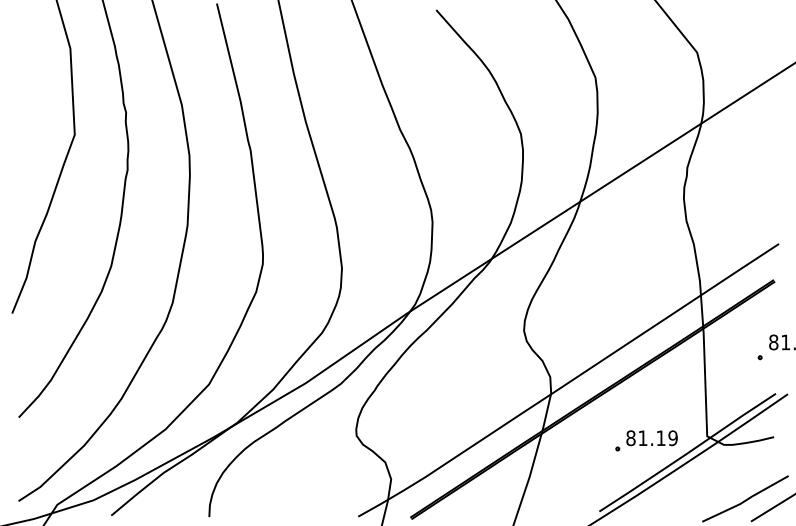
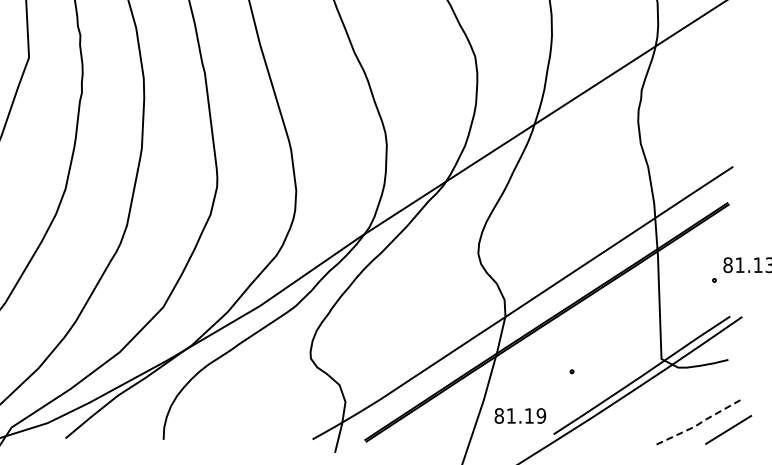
text: (651, 438) -> (519, 416), moved
line: (745, 500) -> (699, 423), solid -> dashed

